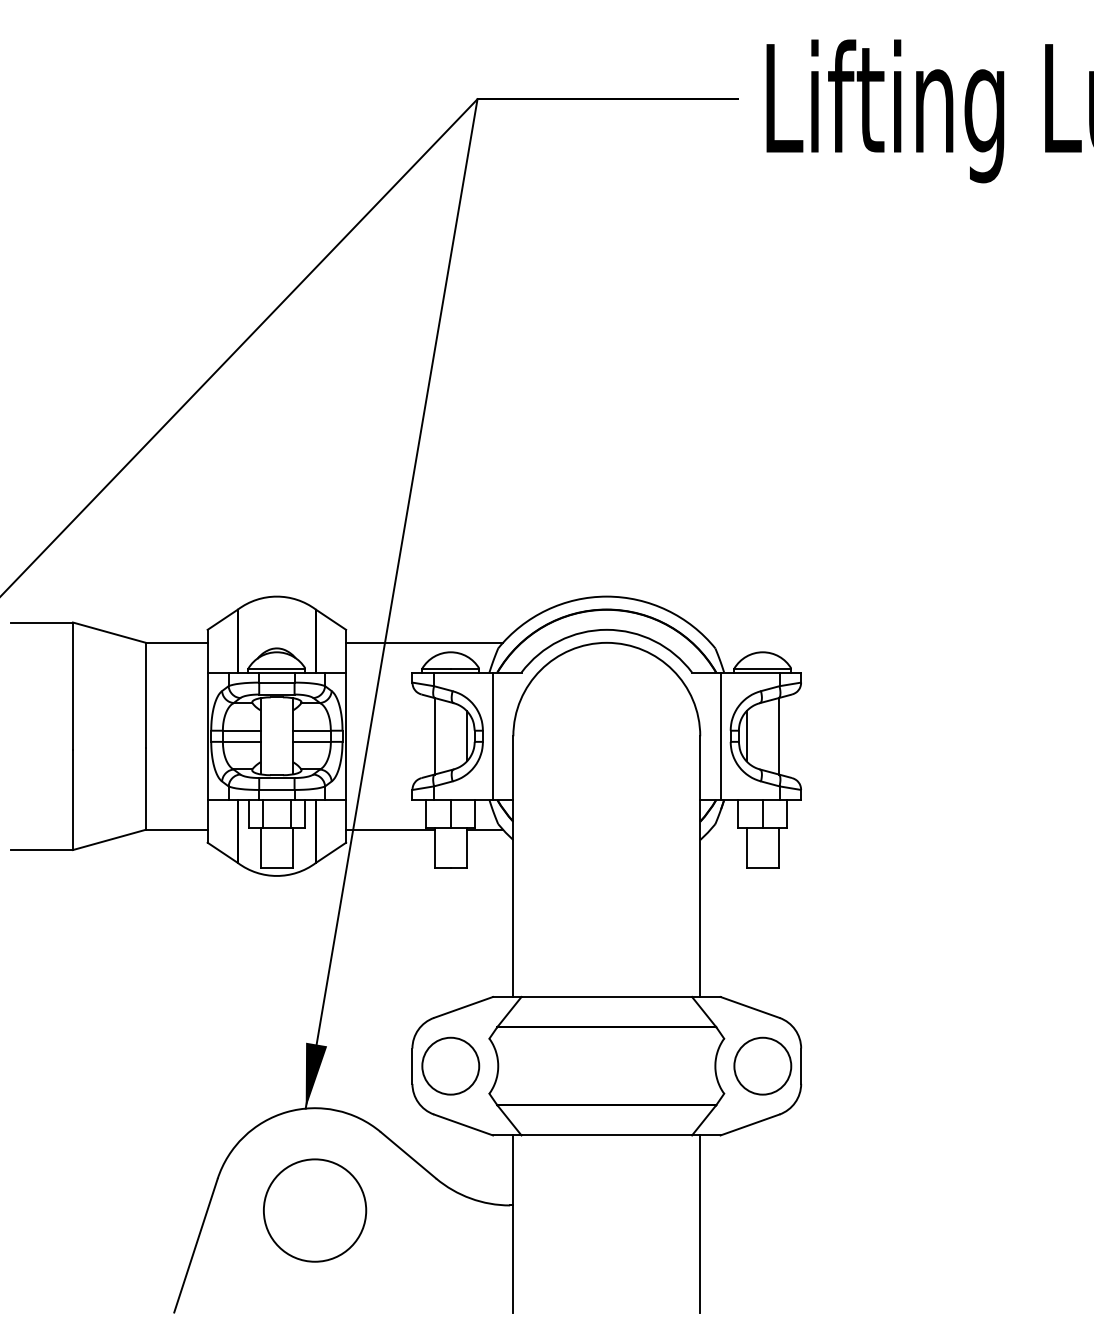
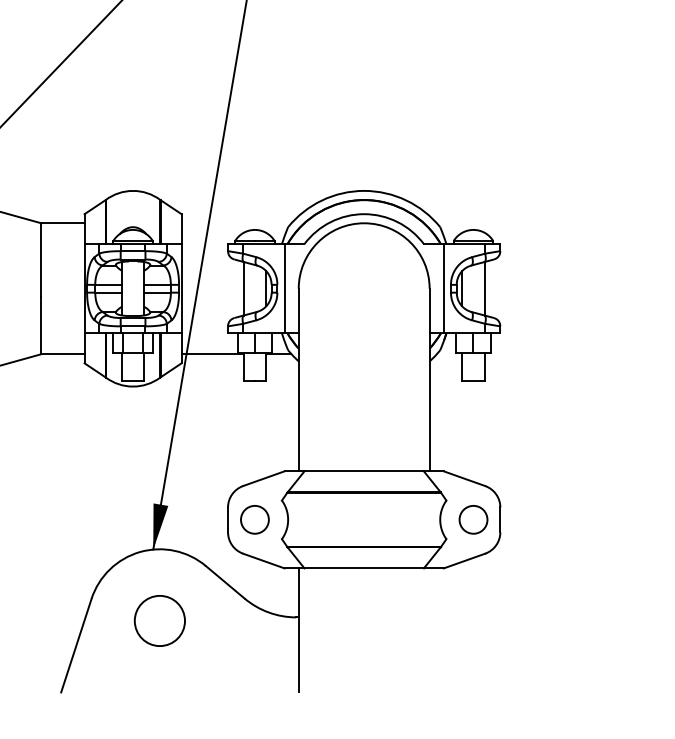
line: (424, 642) -> (236, 223), removed
circle: (450, 1065) -> (254, 519), size x0.7
circle: (762, 1065) -> (473, 519), size x0.7
circle: (315, 1210) -> (160, 620), size x0.7
line: (700, 1223) -> (429, 630), removed

